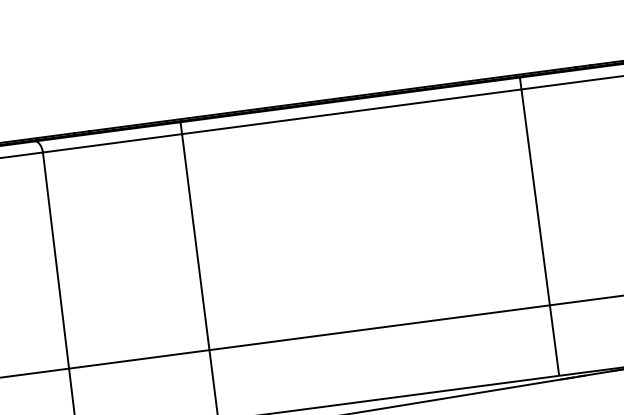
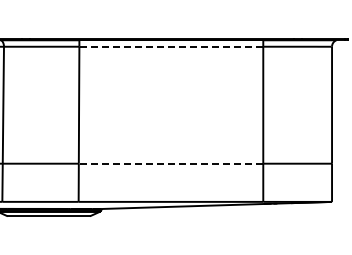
line: (352, 111) -> (171, 46), solid -> dashed
line: (378, 327) -> (170, 163), solid -> dashed

